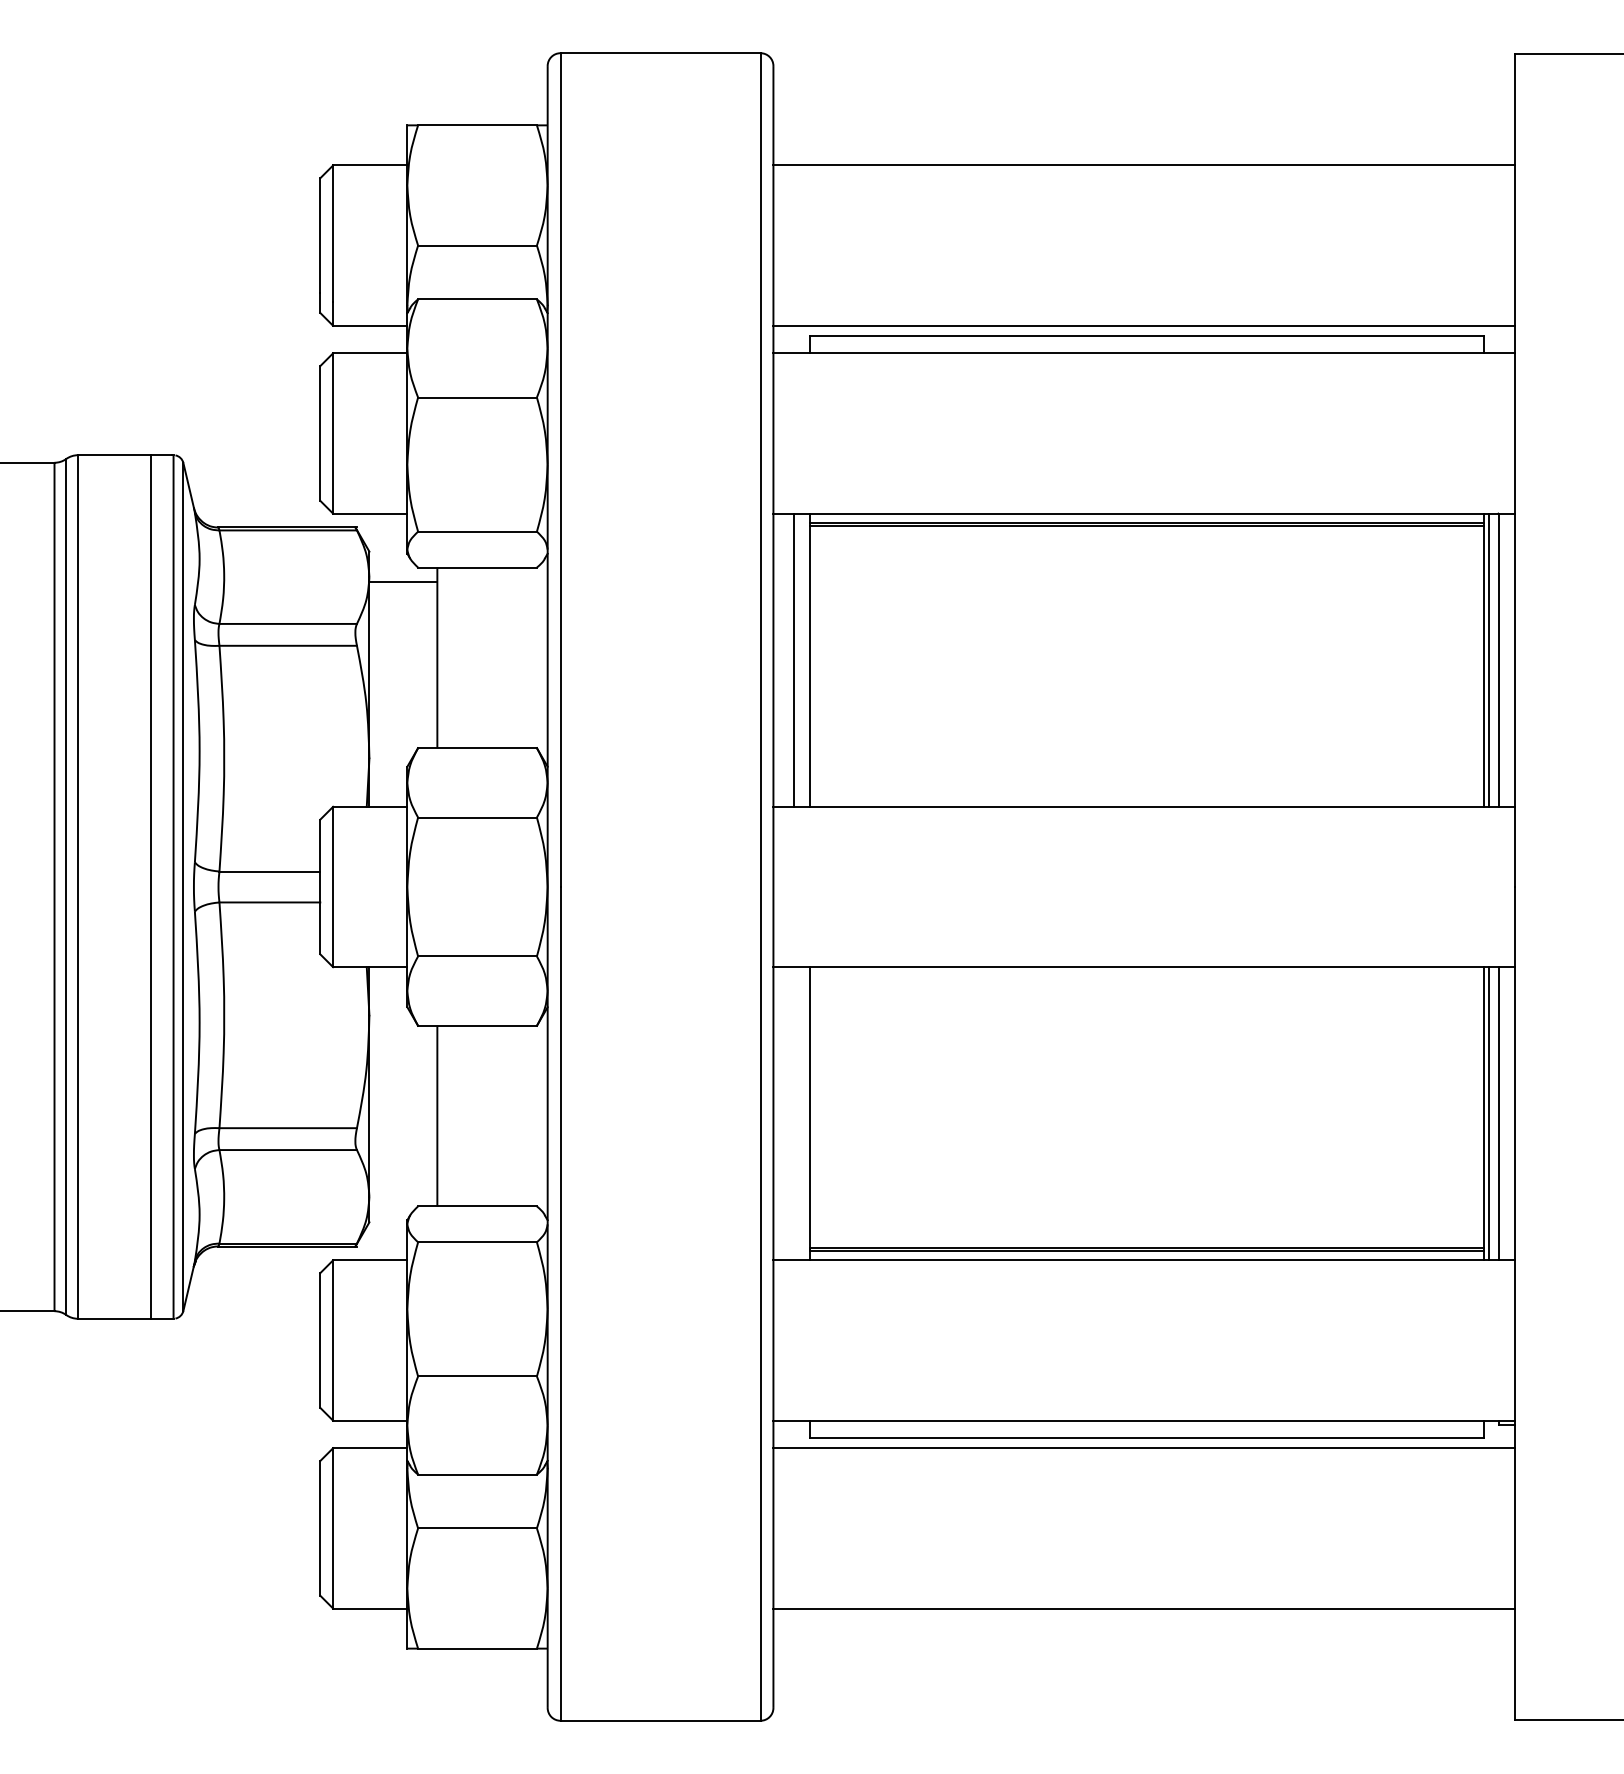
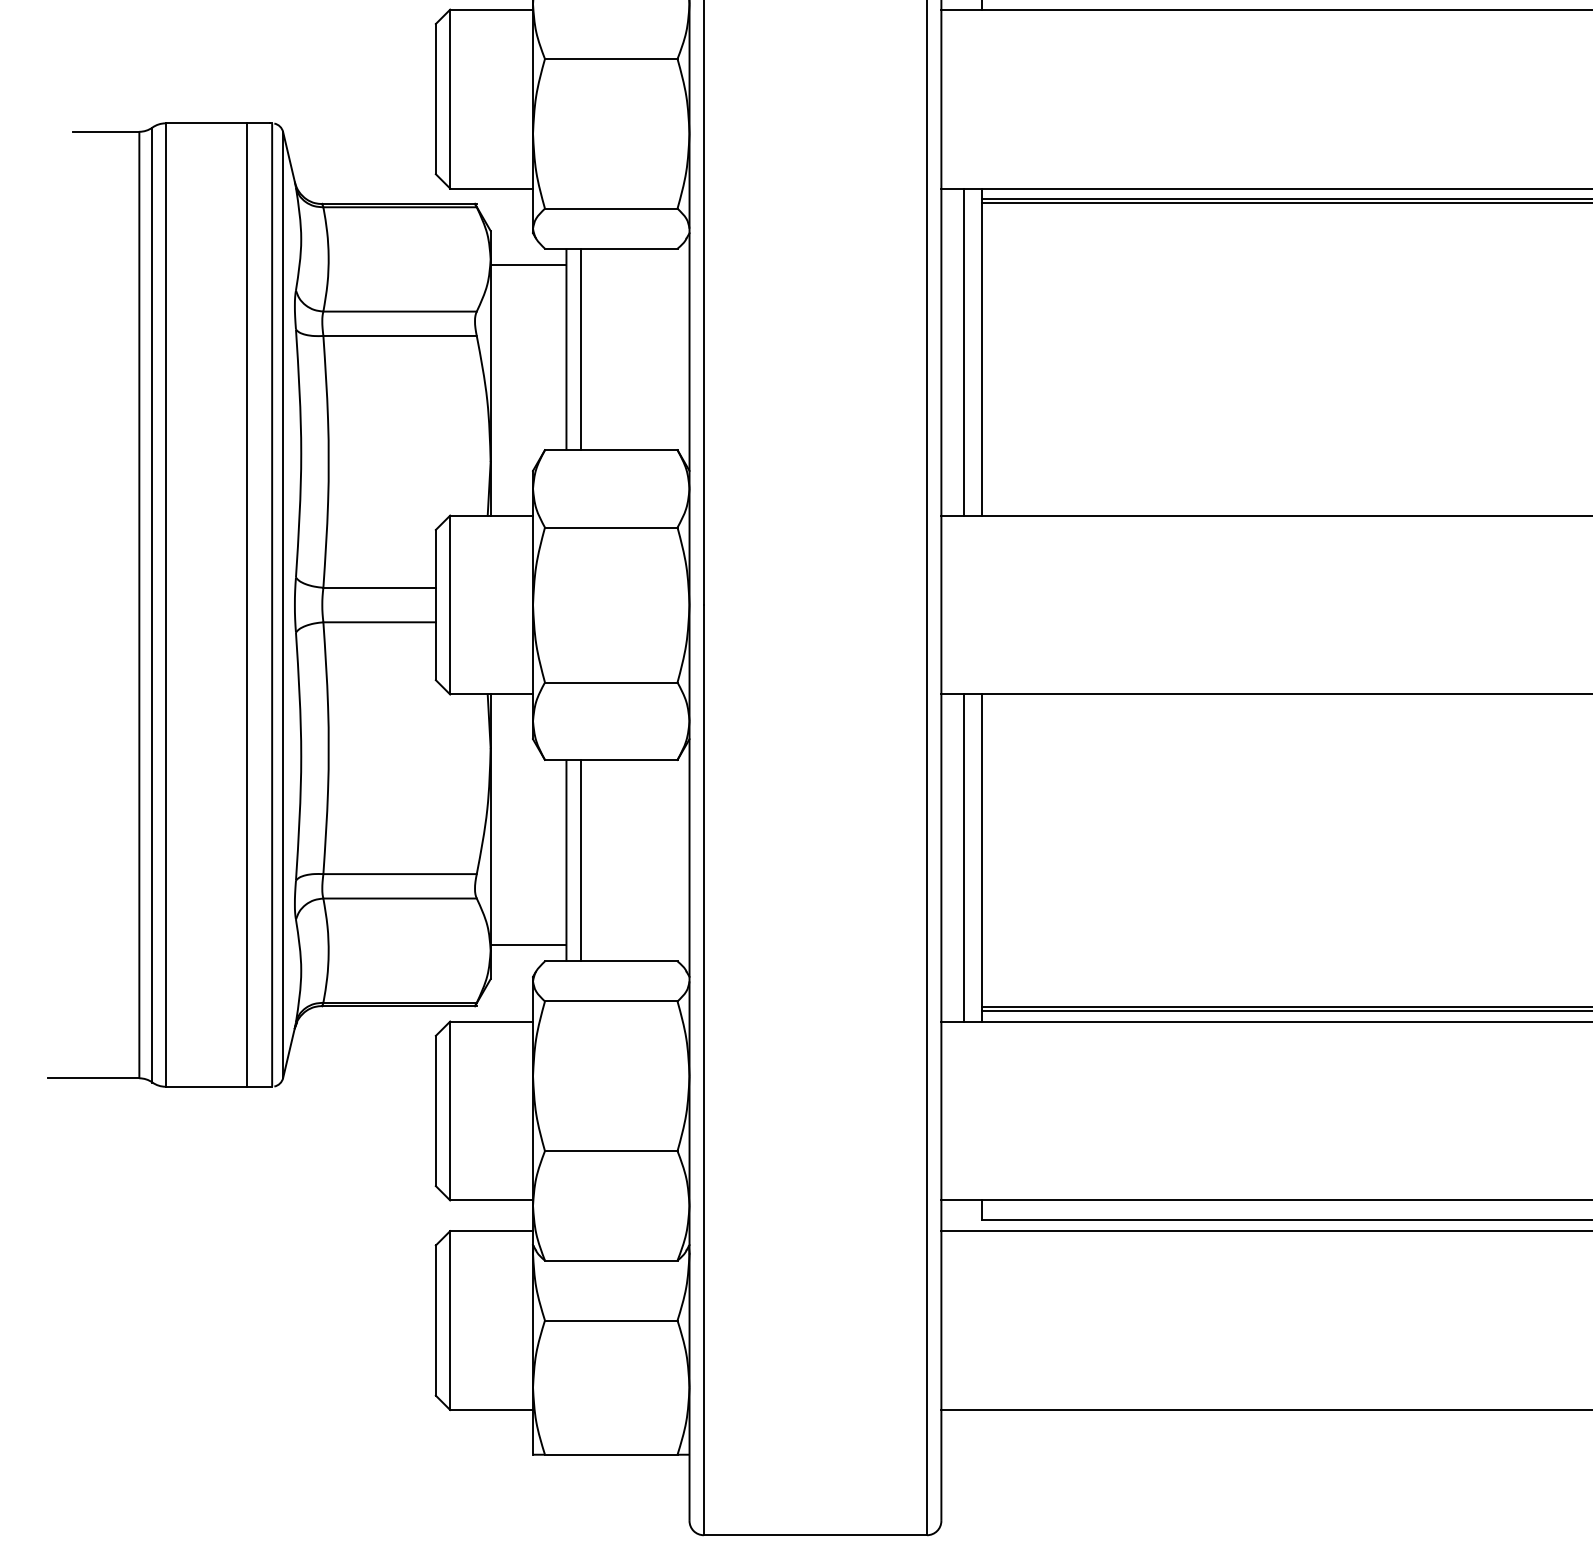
line: (450, 657) -> (581, 349), added
line: (793, 1113) -> (963, 857), added
line: (450, 1115) -> (581, 859), added
line: (403, 1191) -> (528, 944), added

